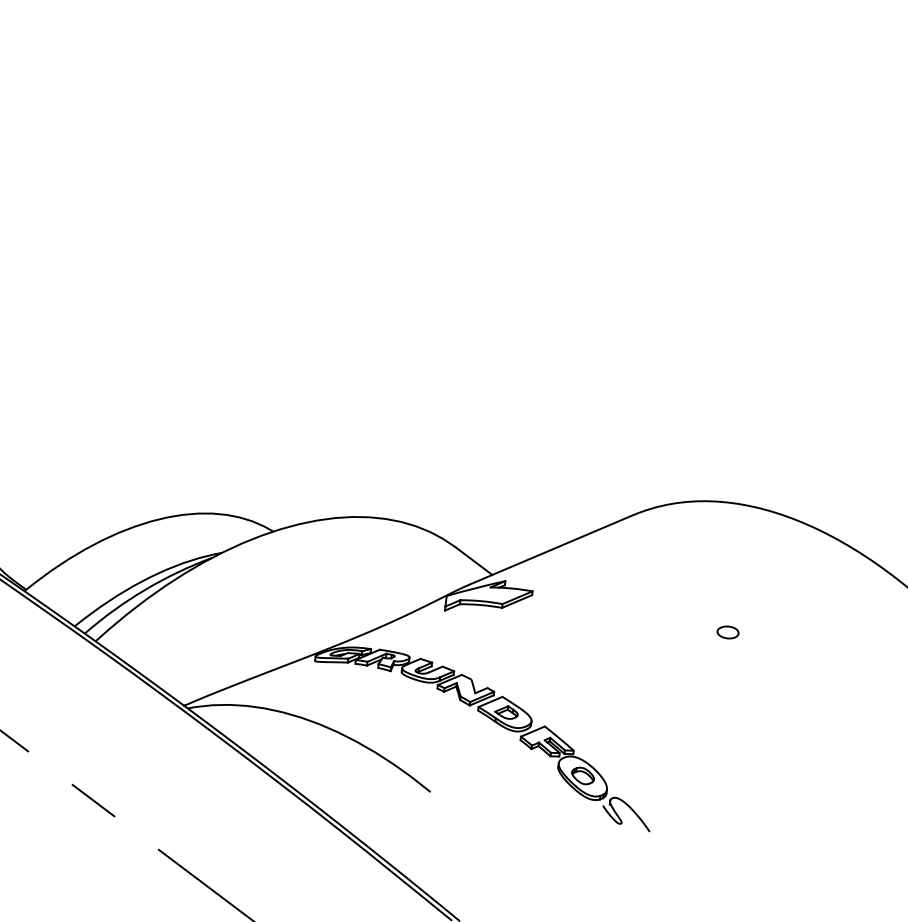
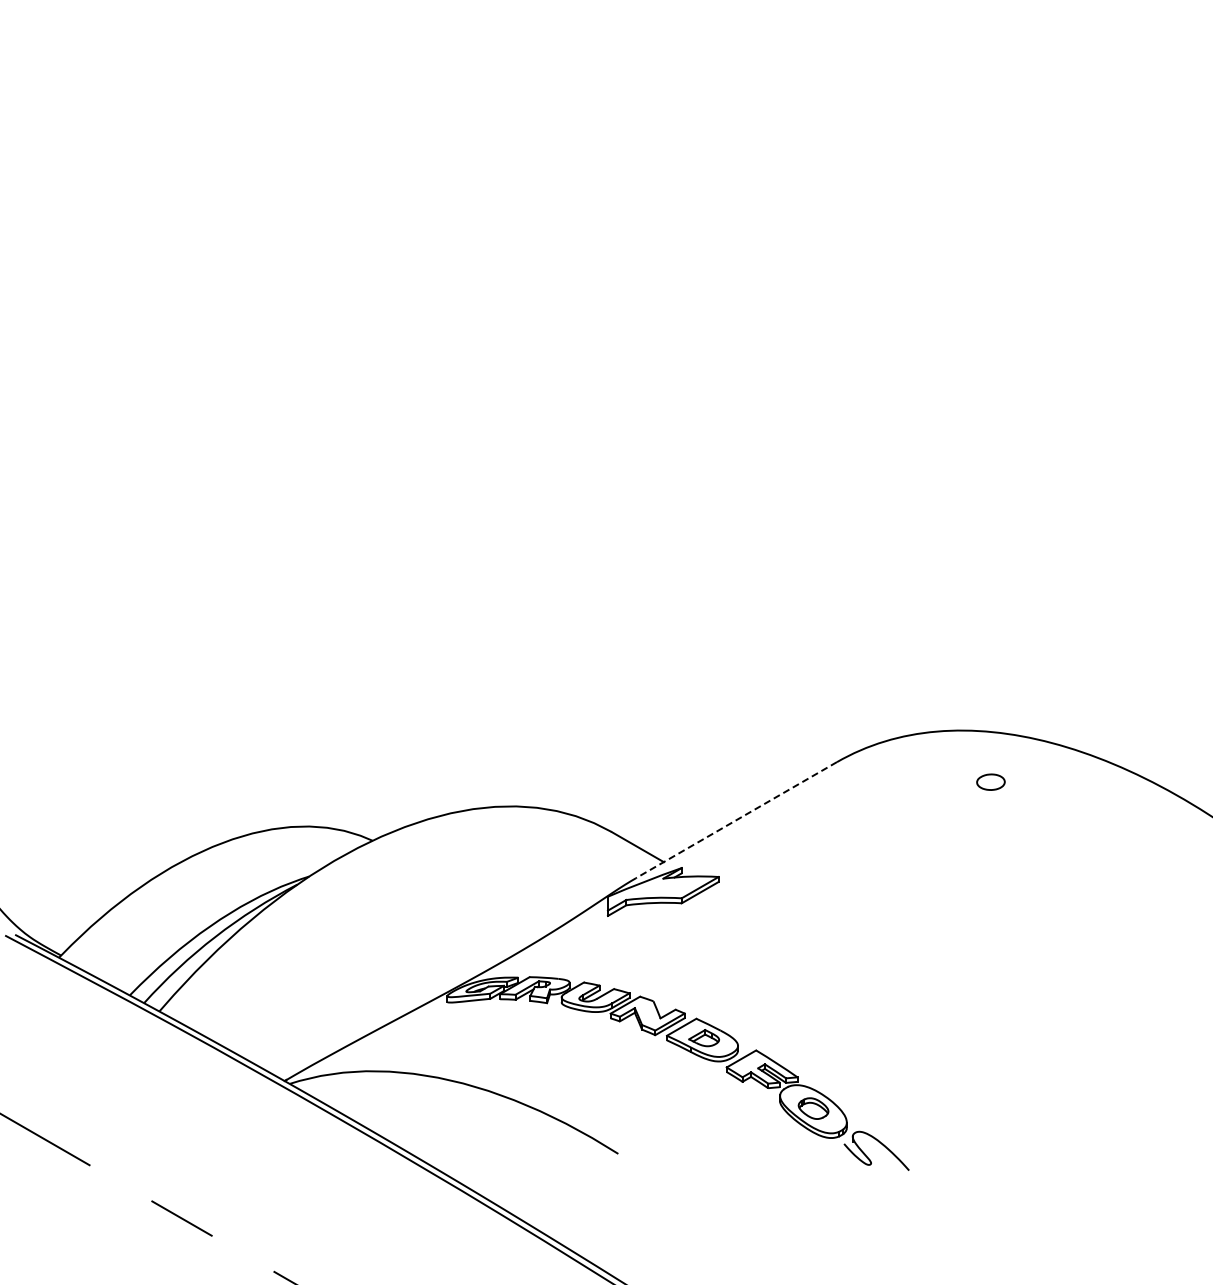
line: (551, 550) -> (736, 820), solid -> dashed
part: (727, 631) -> (990, 781), moved

